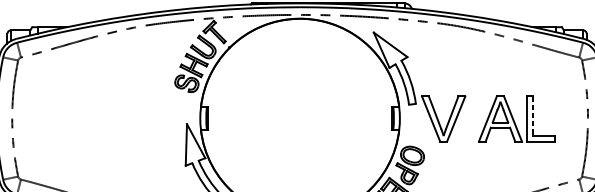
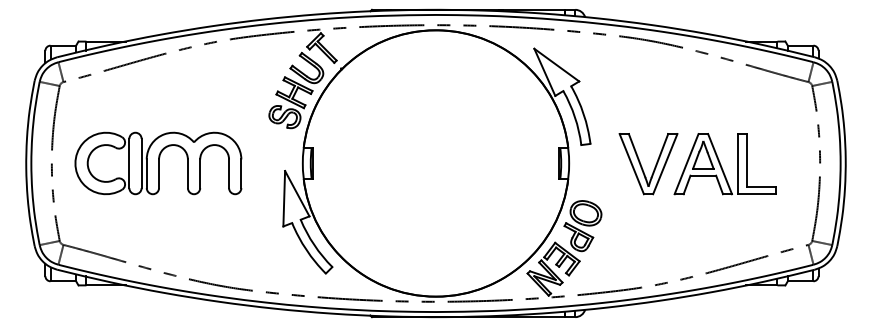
line: (532, 116) -> (746, 160), dashed -> solid
part: (92, 118) -> (158, 163), added
part: (439, 120) -> (642, 166), moved

